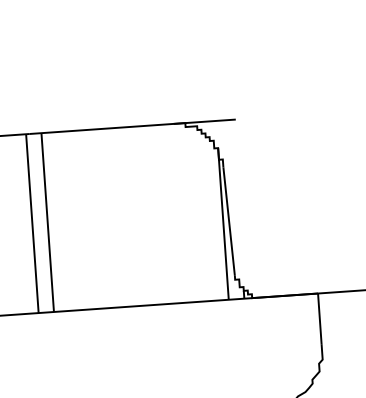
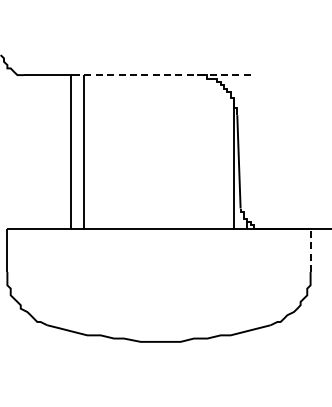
line: (131, 127) -> (161, 75), solid -> dashed
line: (319, 319) -> (310, 250), solid -> dashed

